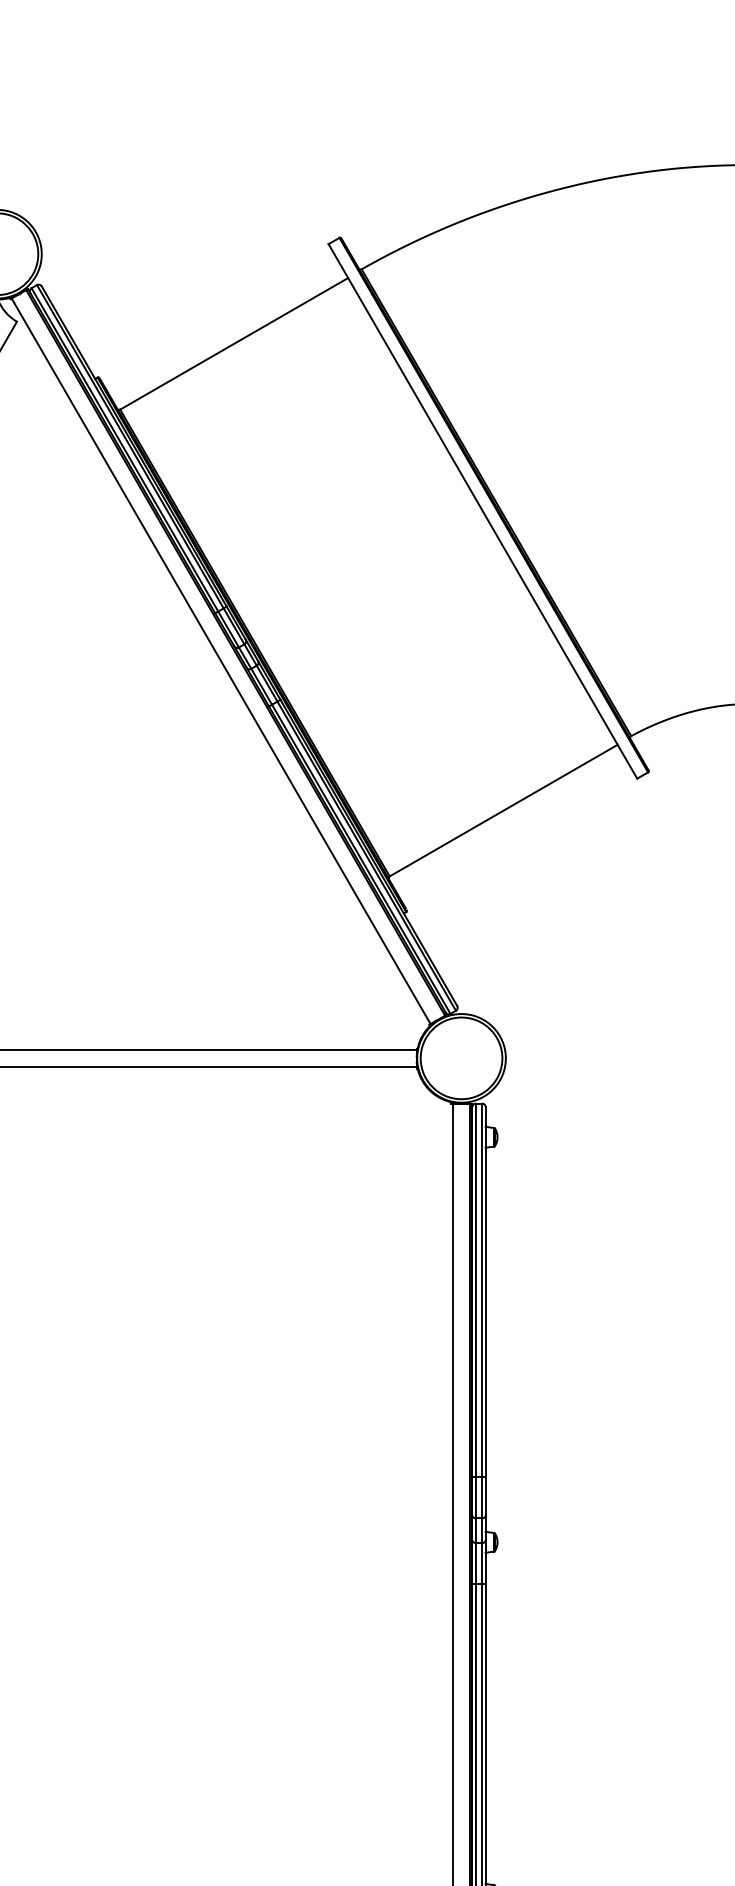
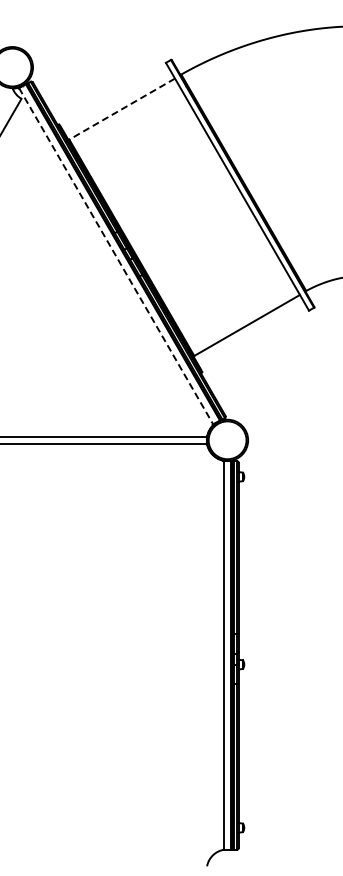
line: (232, 344) -> (121, 109), solid -> dashed
line: (221, 661) -> (116, 256), solid -> dashed

